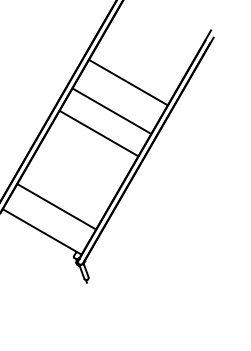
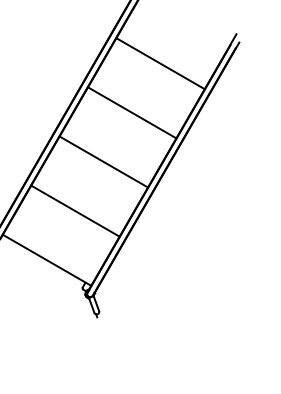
line: (128, 82) -> (160, 63), moved
line: (112, 110) -> (132, 112), moved
line: (98, 133) -> (103, 161), moved
line: (56, 206) -> (75, 210), moved

